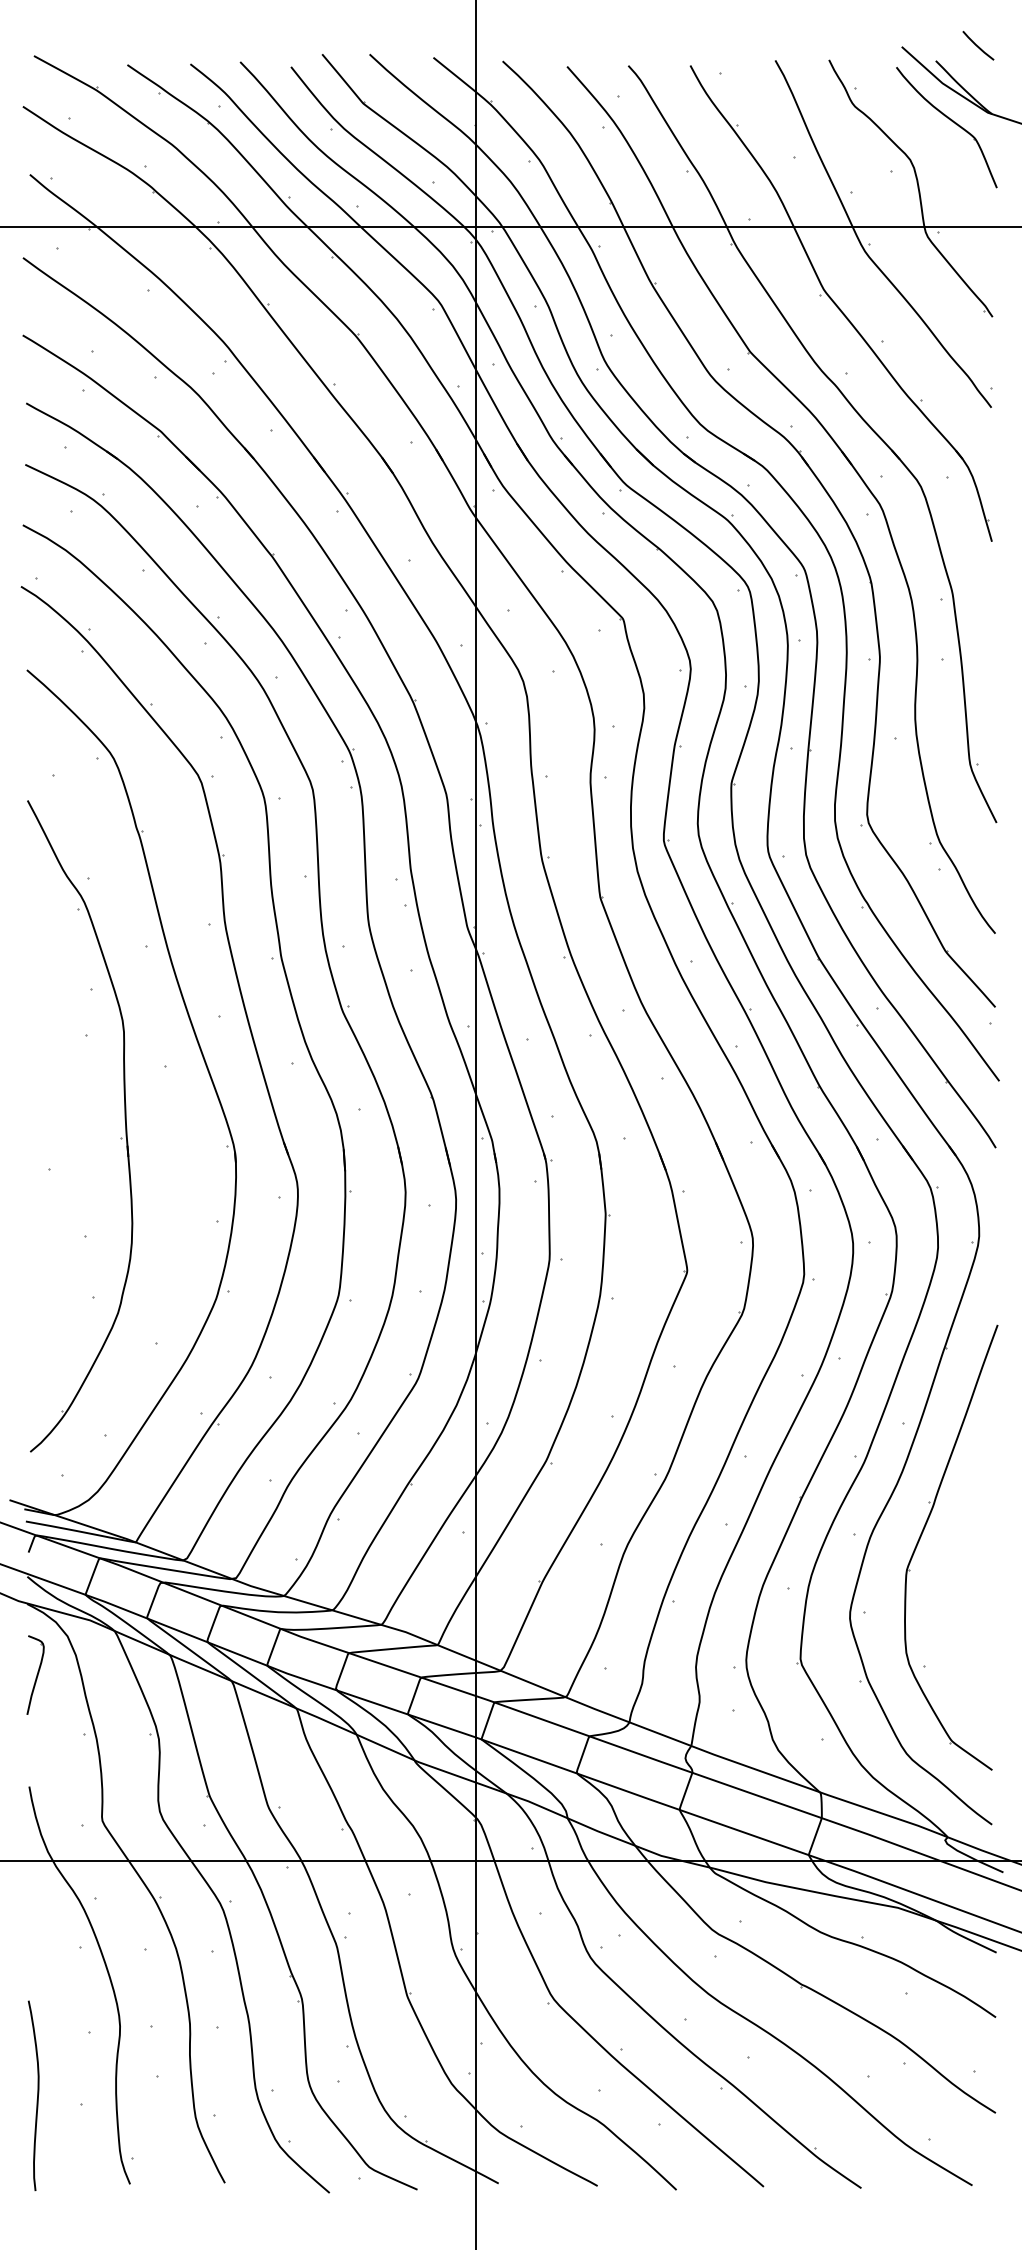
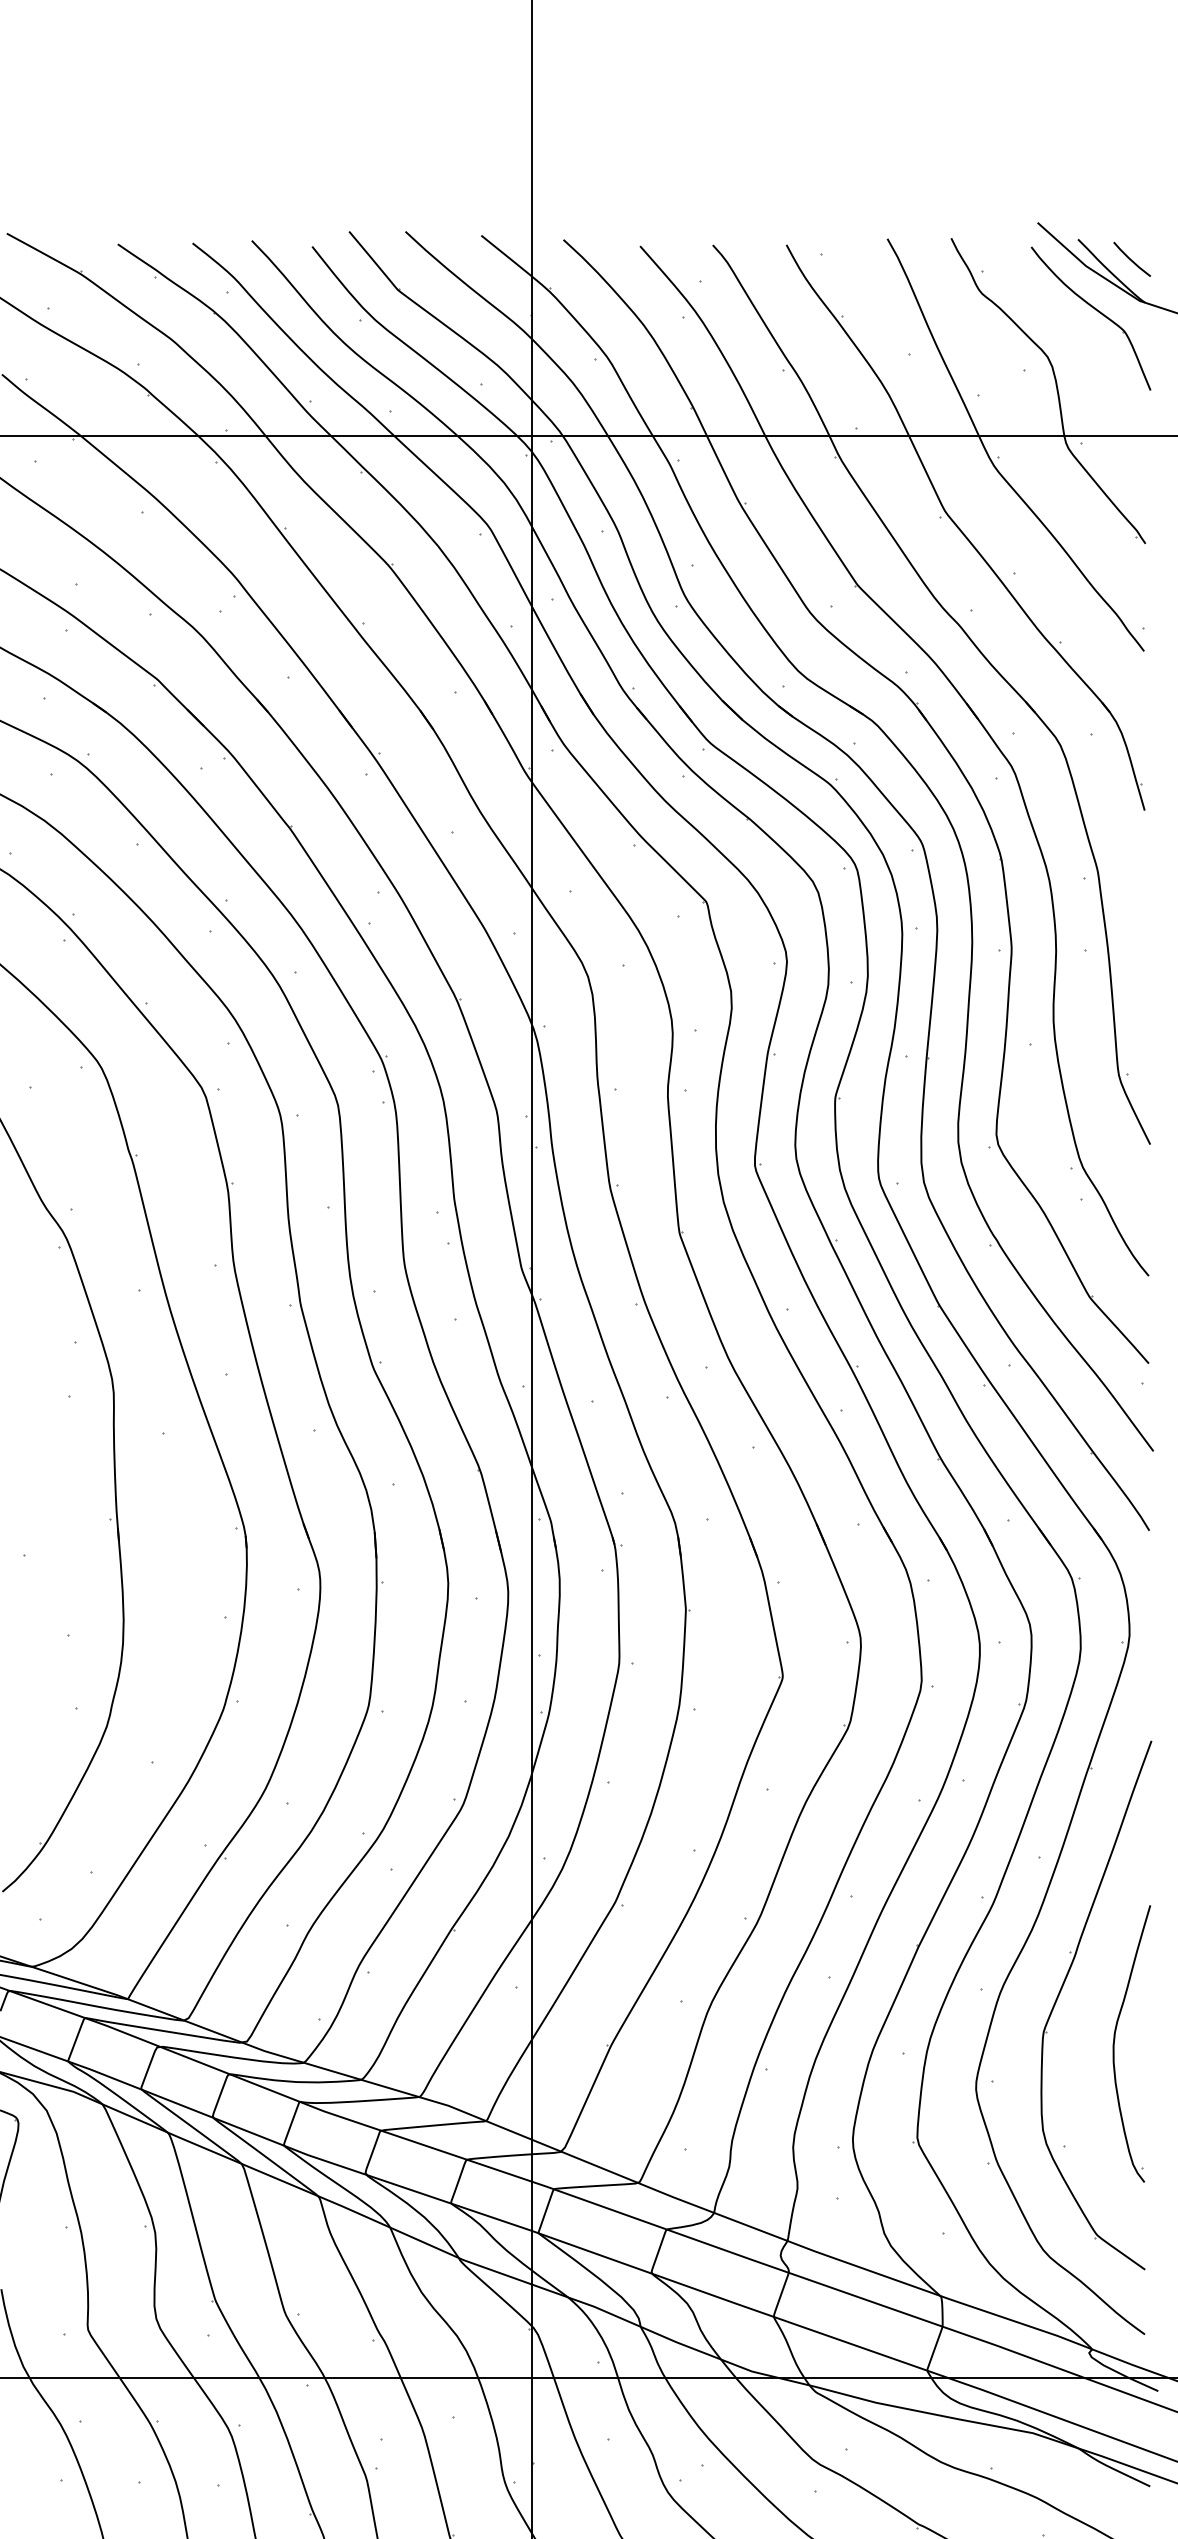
line: (978, 45) -> (1132, 259), moved
part: (967, 1577) -> (1115, 2040), added

